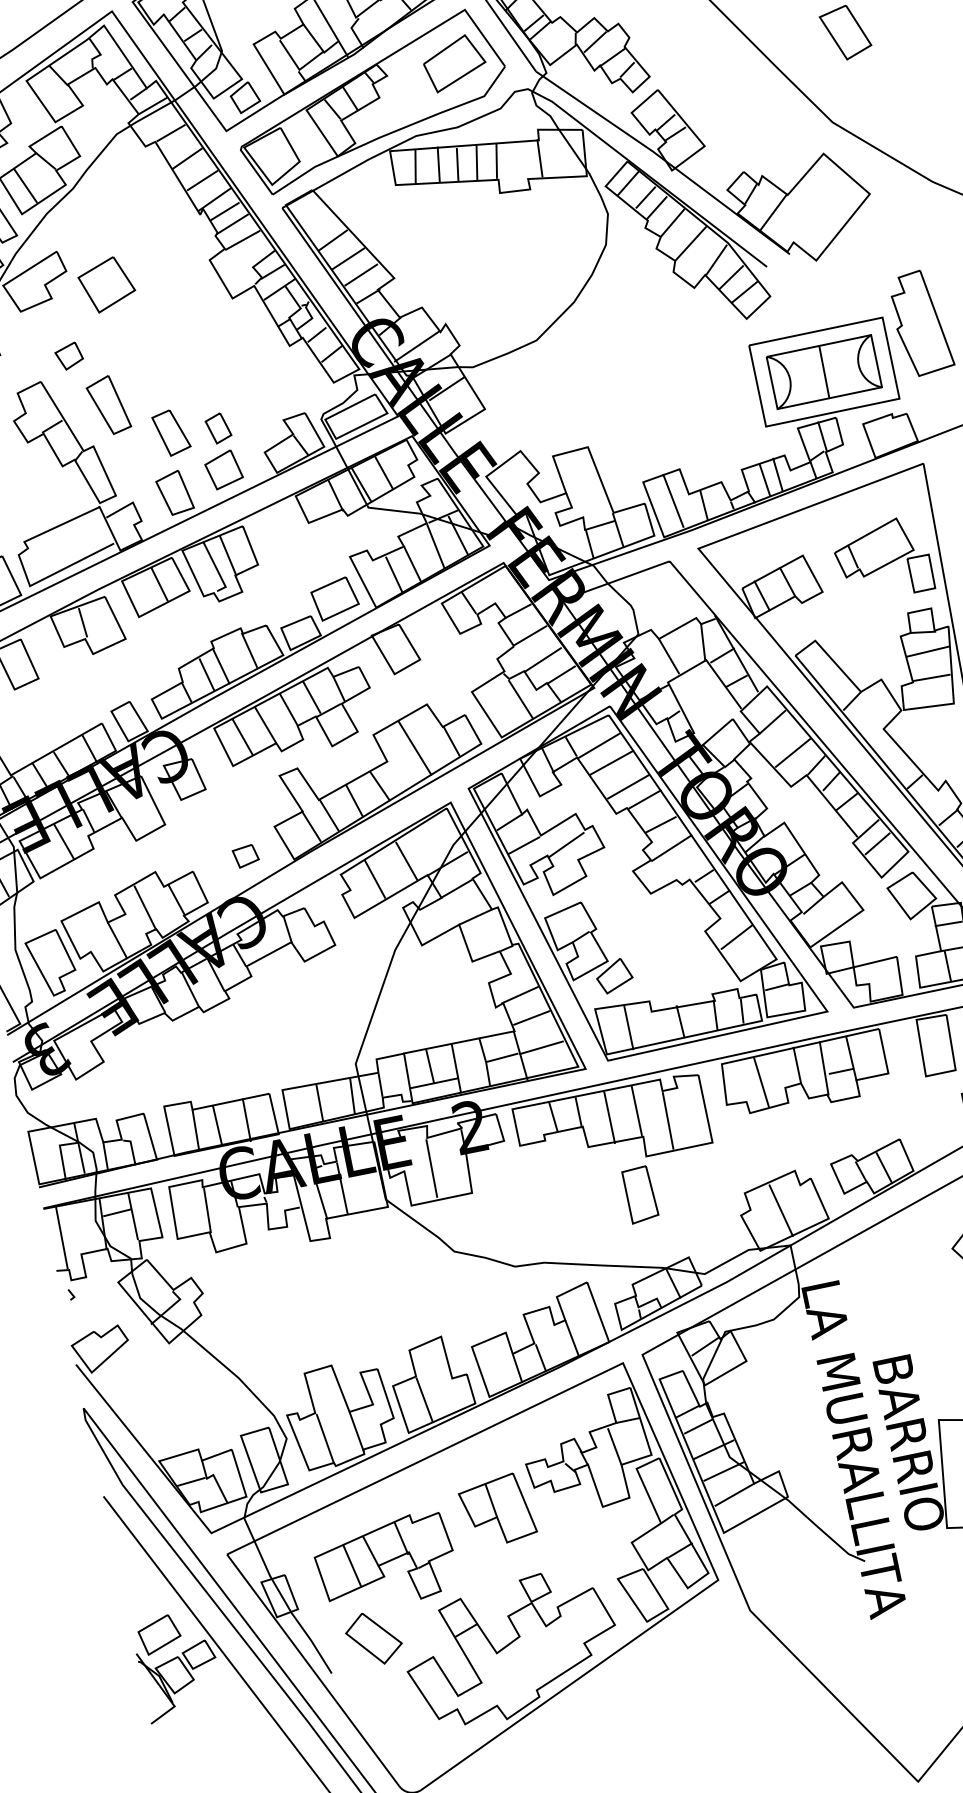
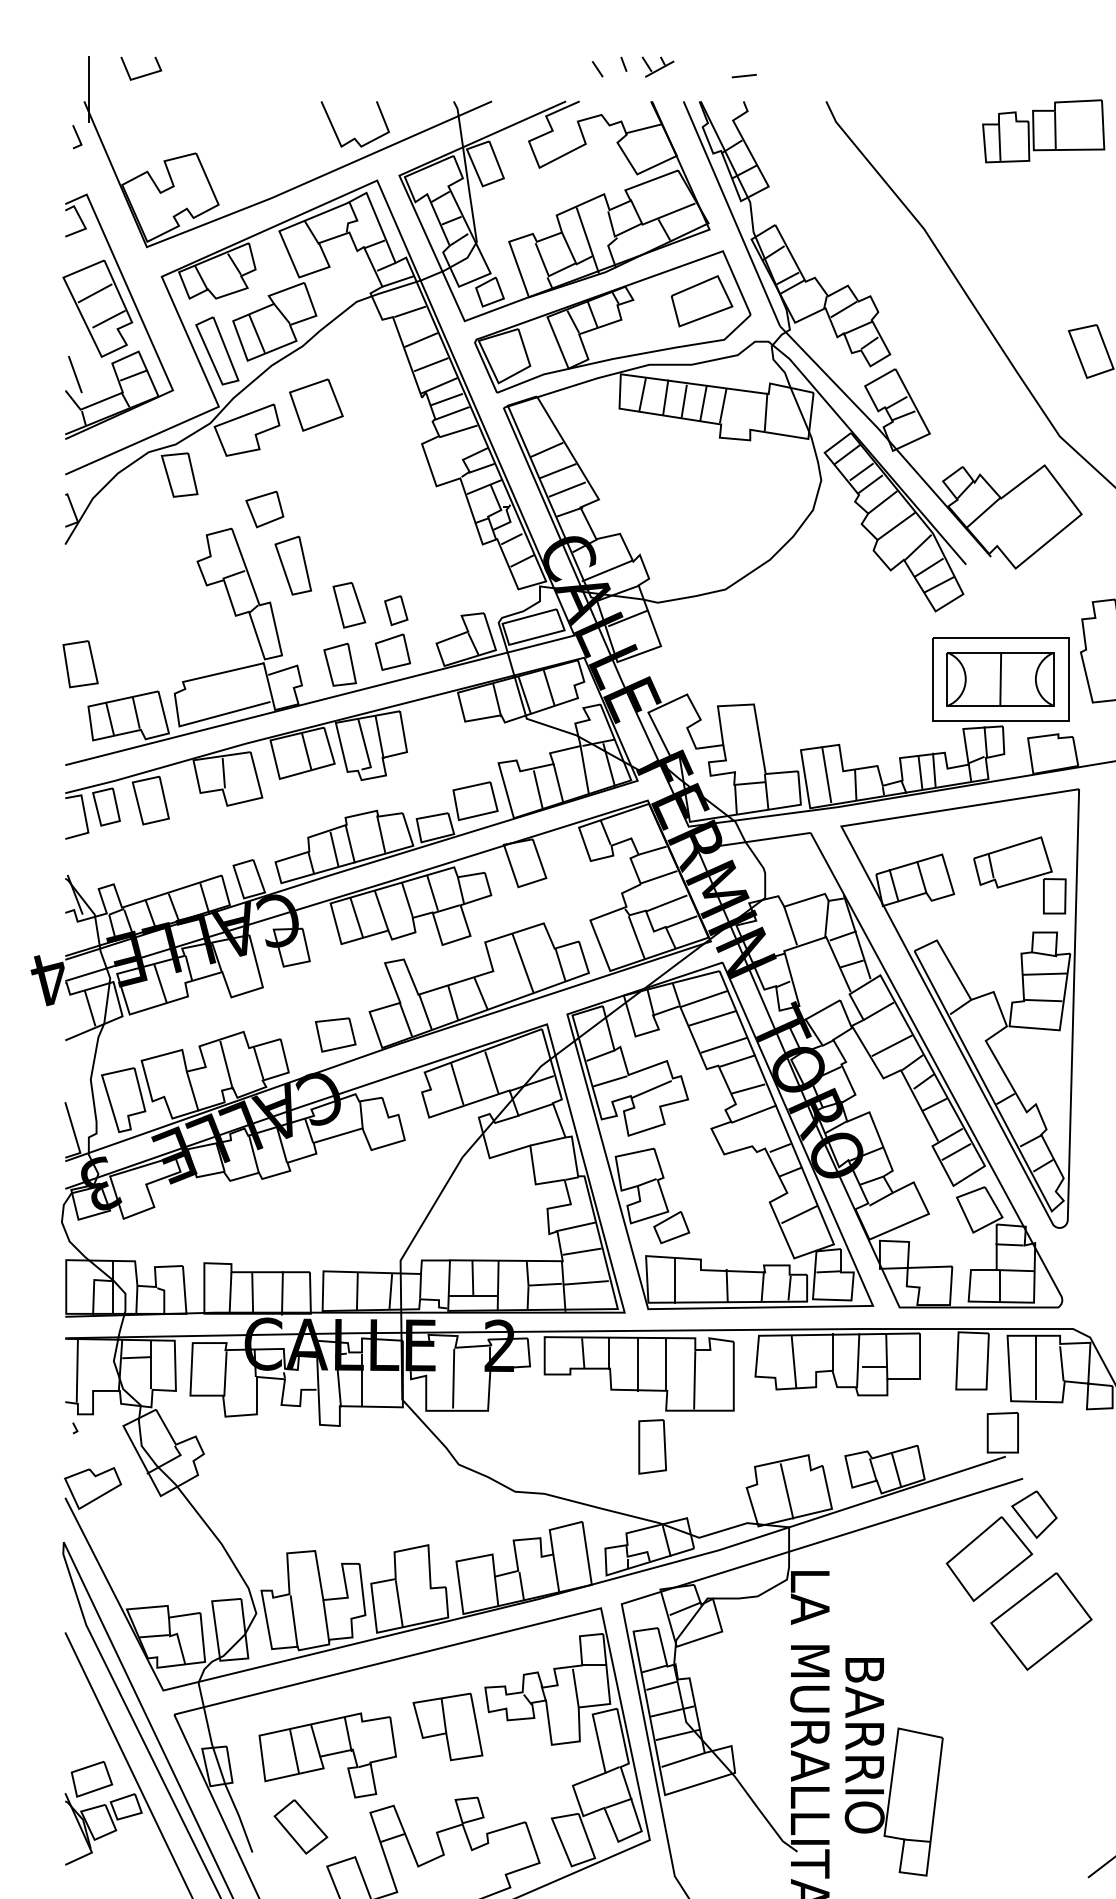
part: (106, 284) -> (316, 404), moved
part: (68, 356) -> (264, 509), size x1.43
part: (245, 855) -> (335, 1034), size x1.67

